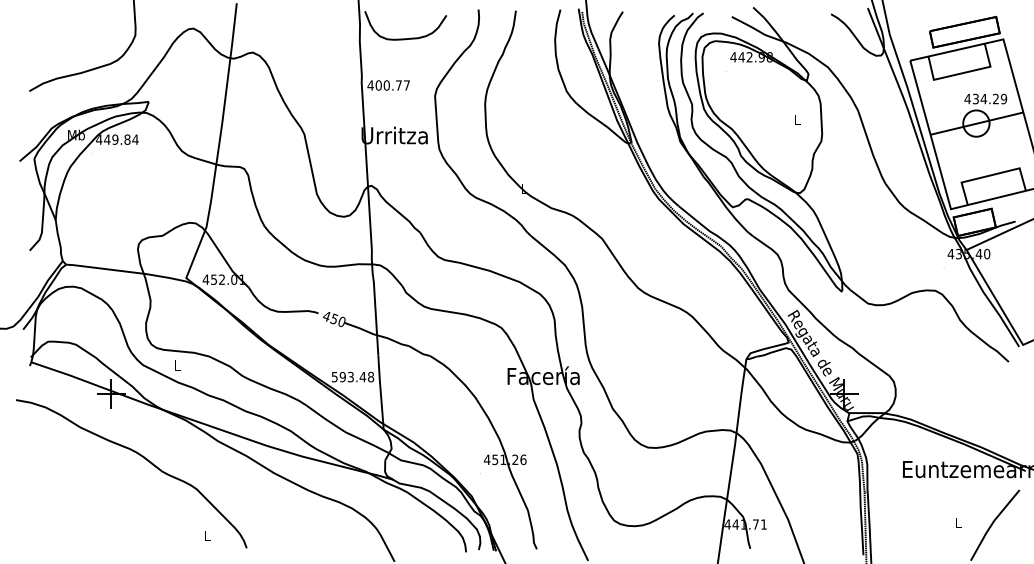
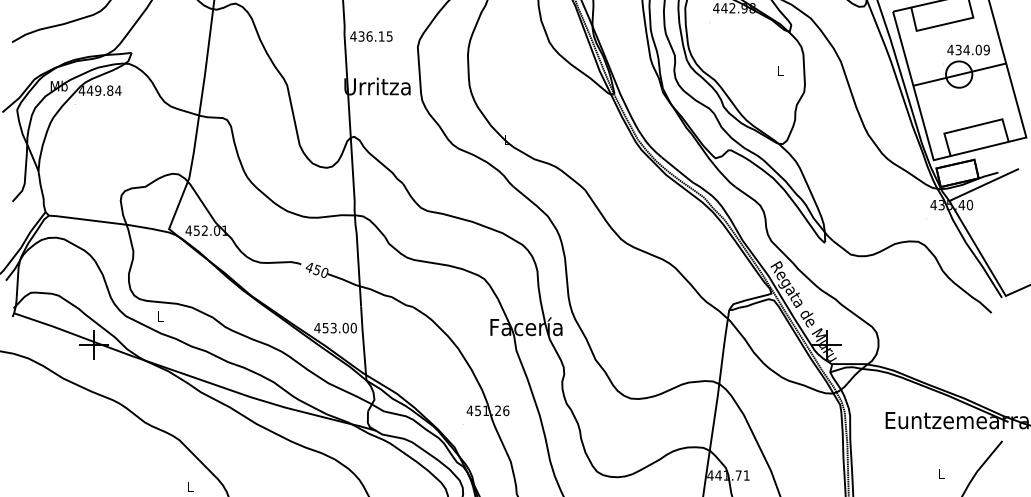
text: (392, 85) -> (375, 36), 400.77 -> 436.15
text: (995, 99) -> (978, 50), 434.29 -> 434.09
text: (352, 376) -> (335, 327), 593.48 -> 453.00

